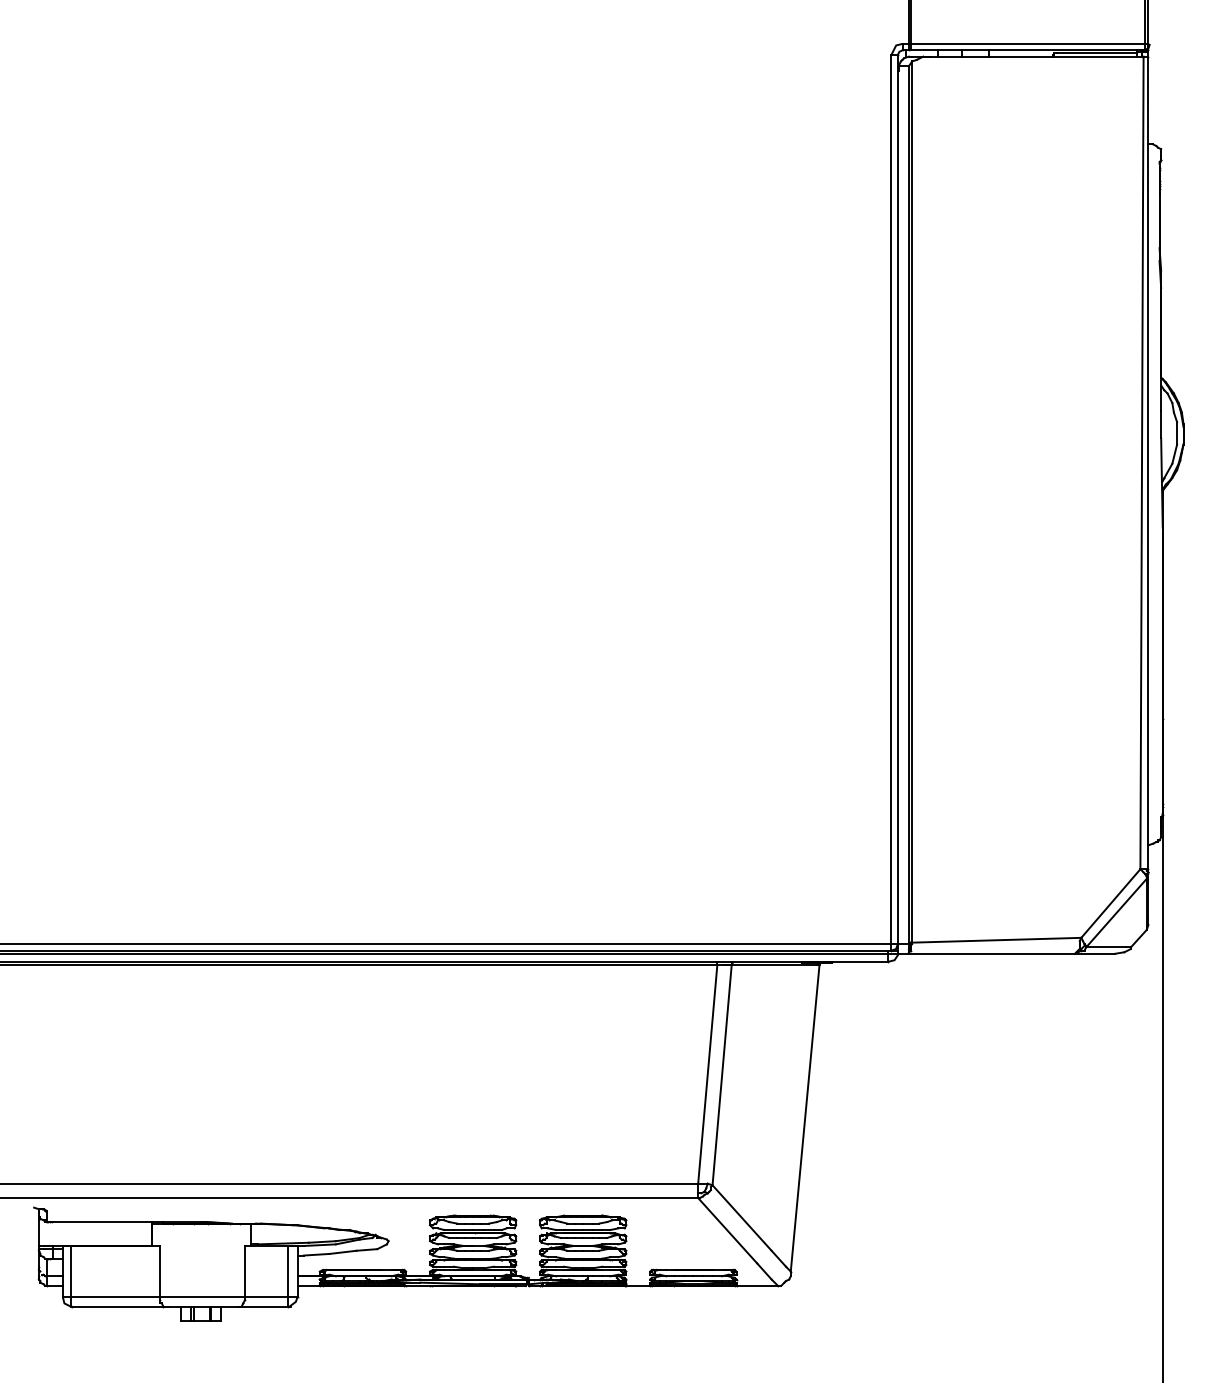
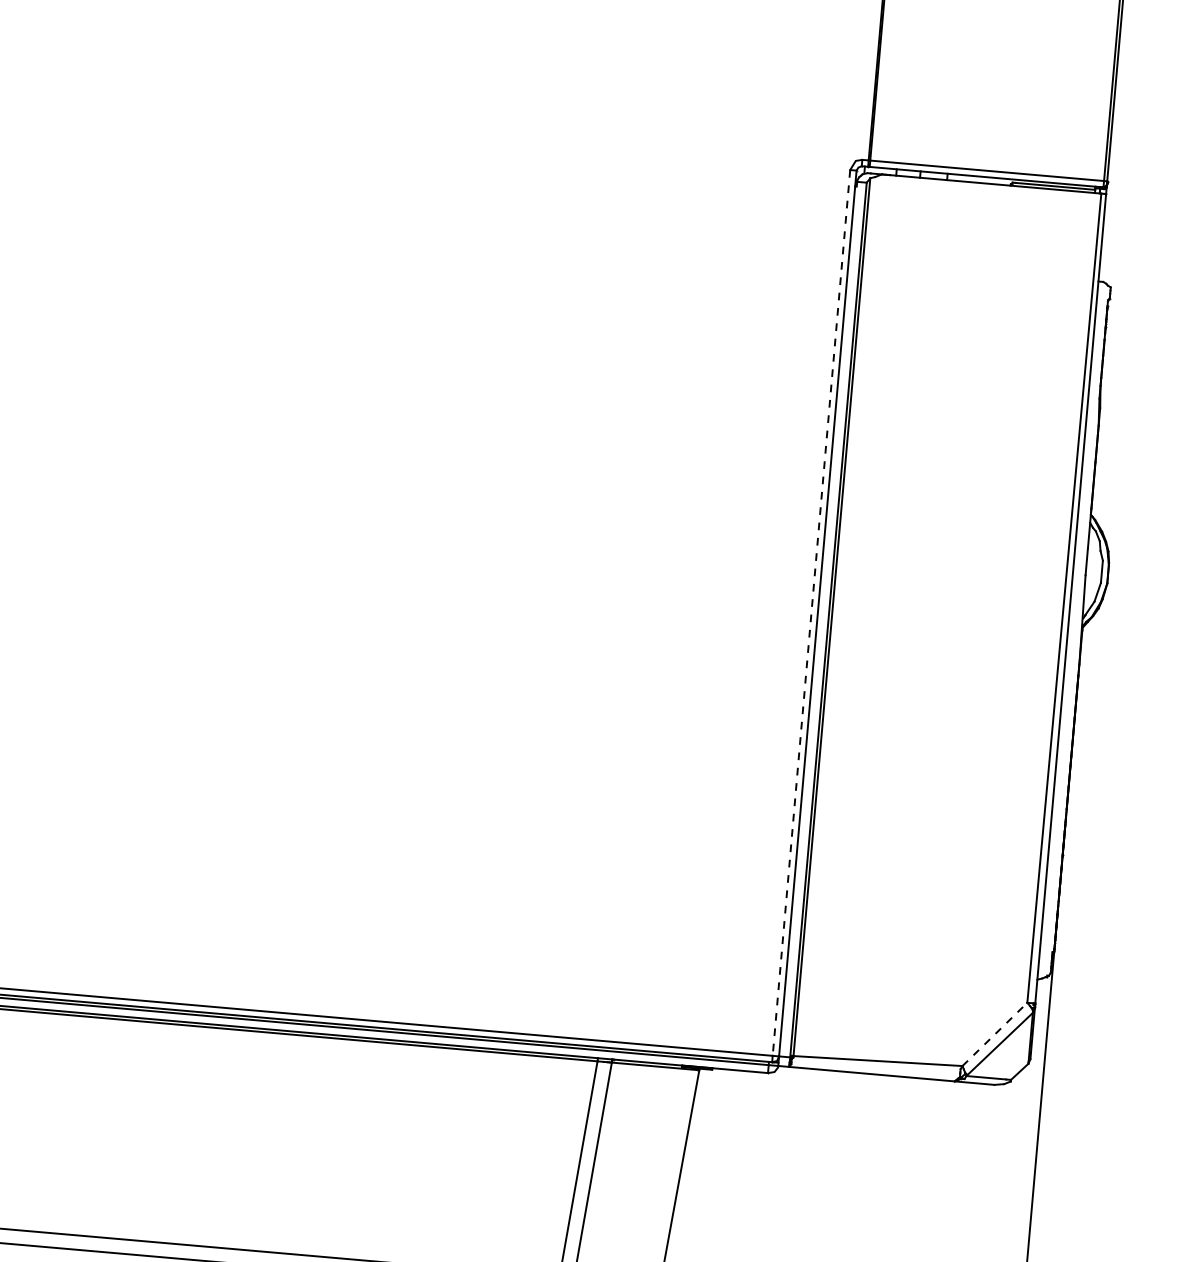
line: (891, 499) -> (811, 612), solid -> dashed
line: (1111, 903) -> (995, 1034), solid -> dashed

